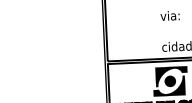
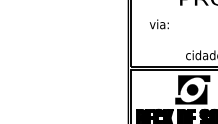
text: (169, 15) -> (158, 24), moved

